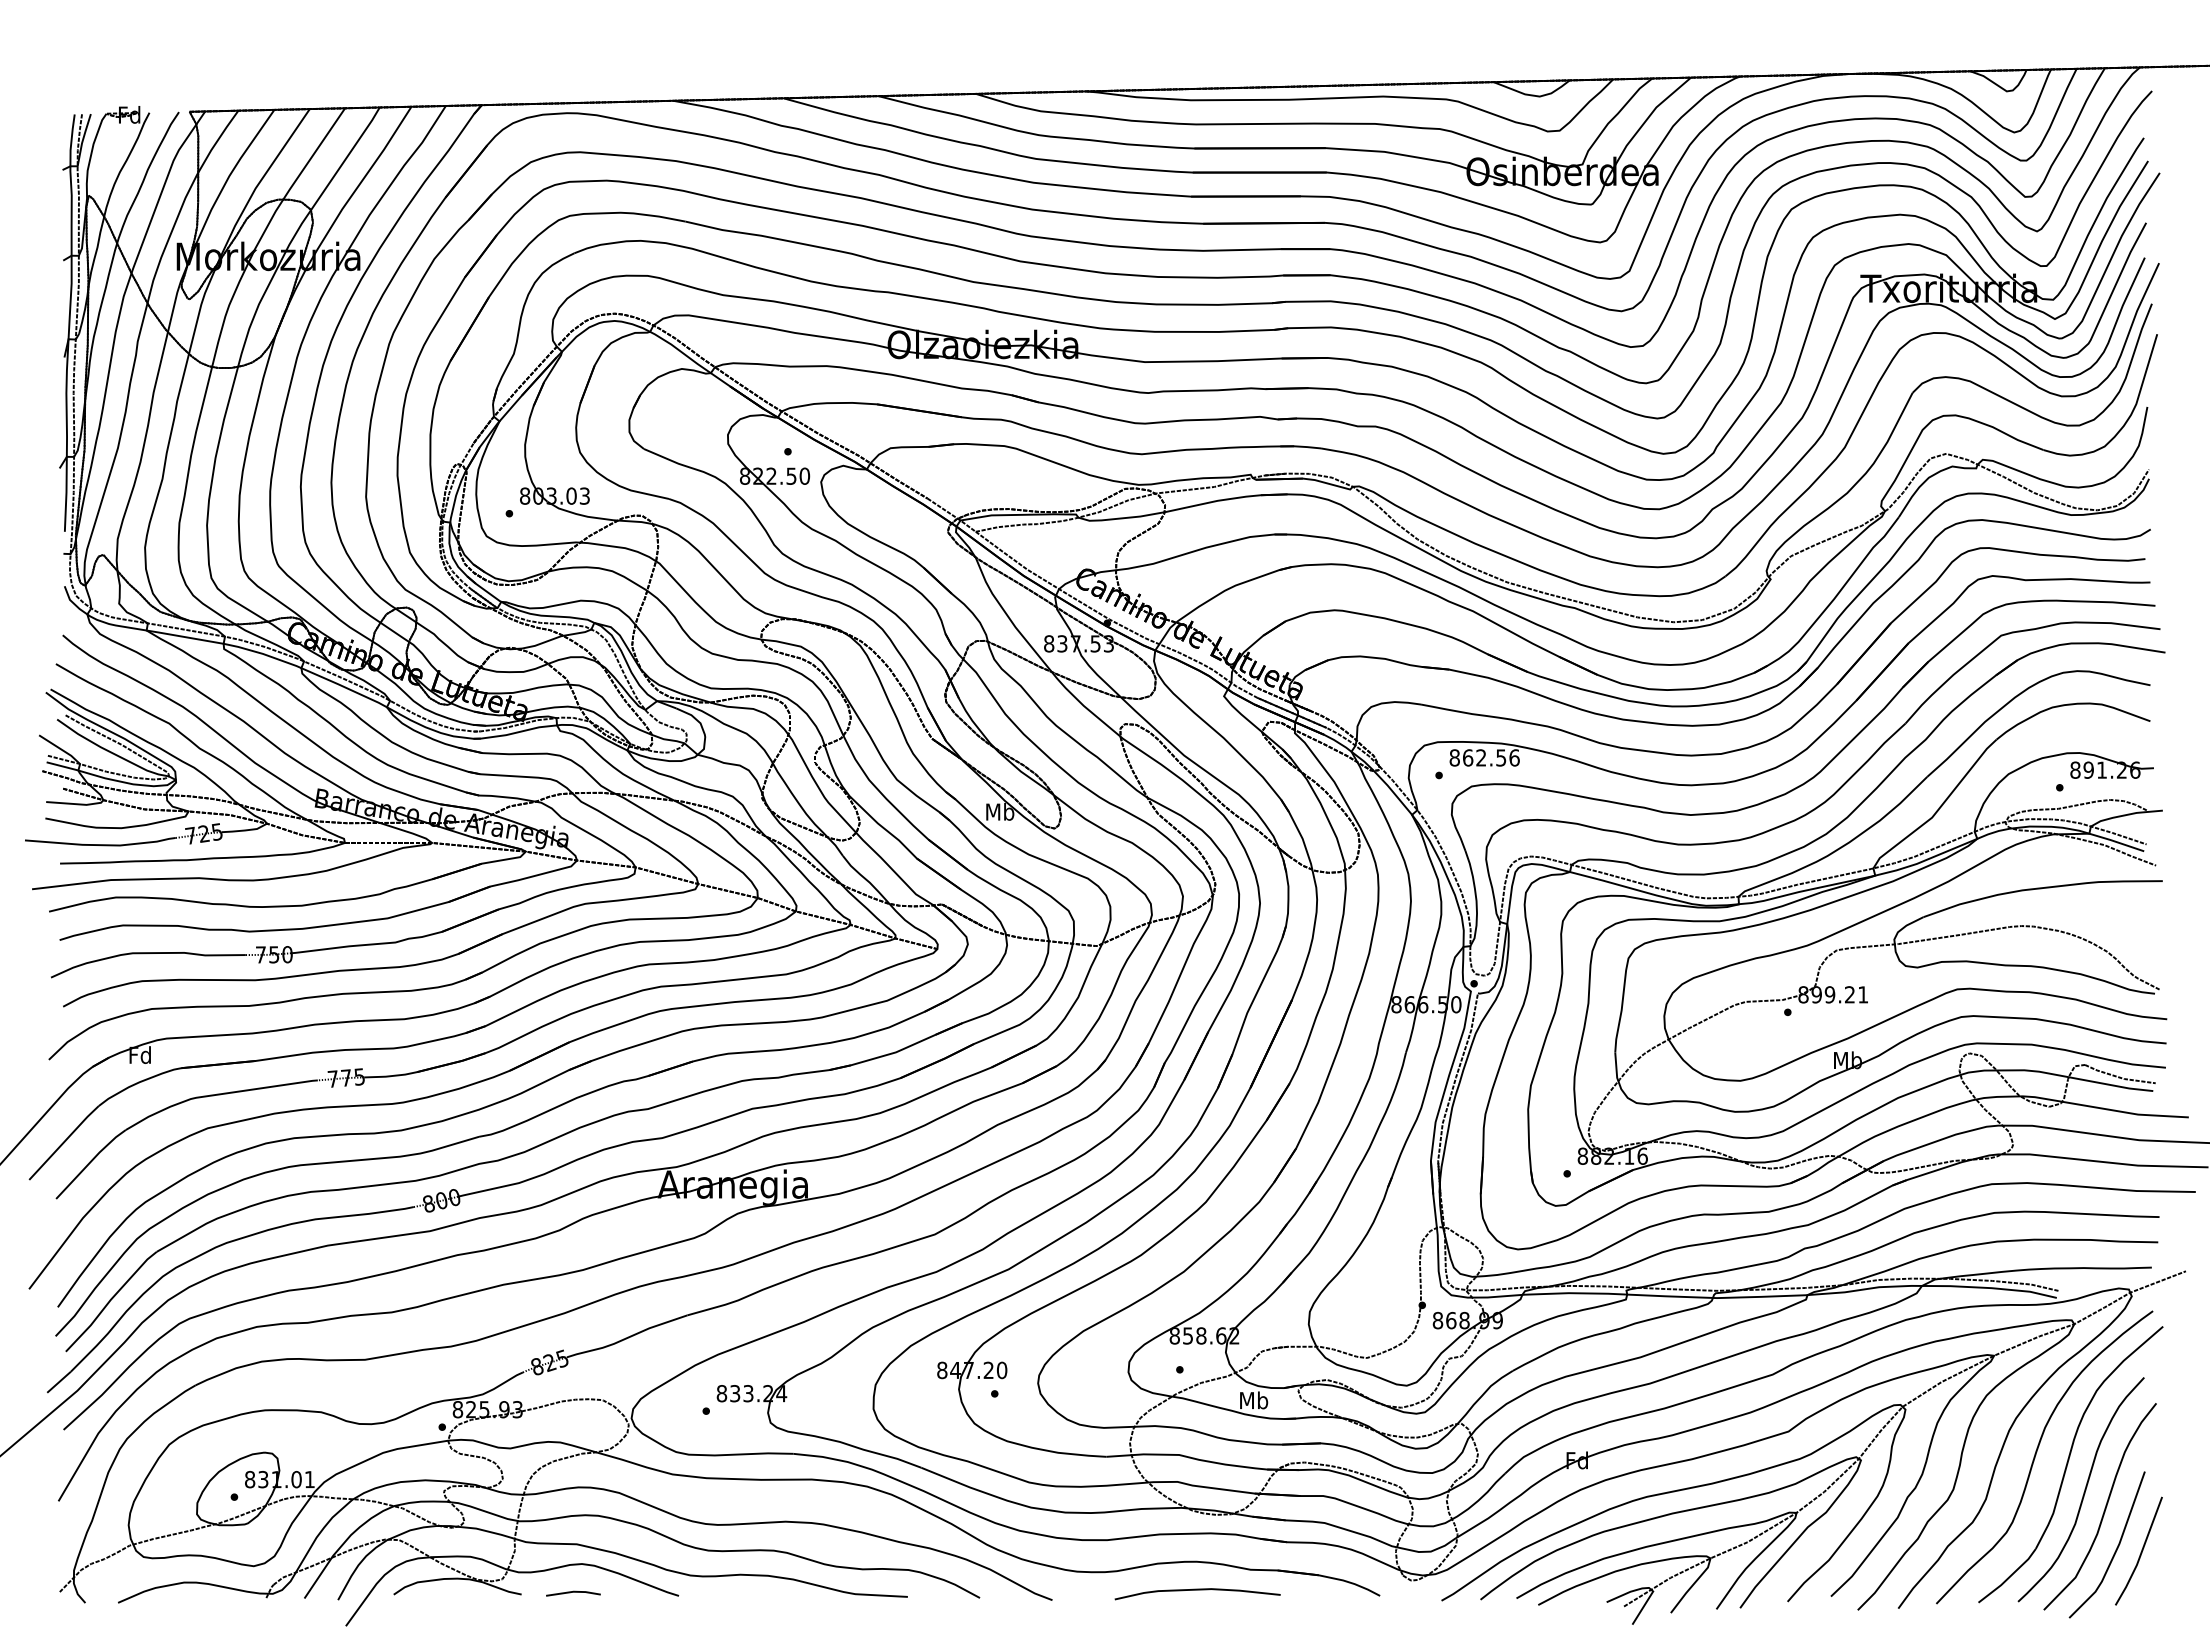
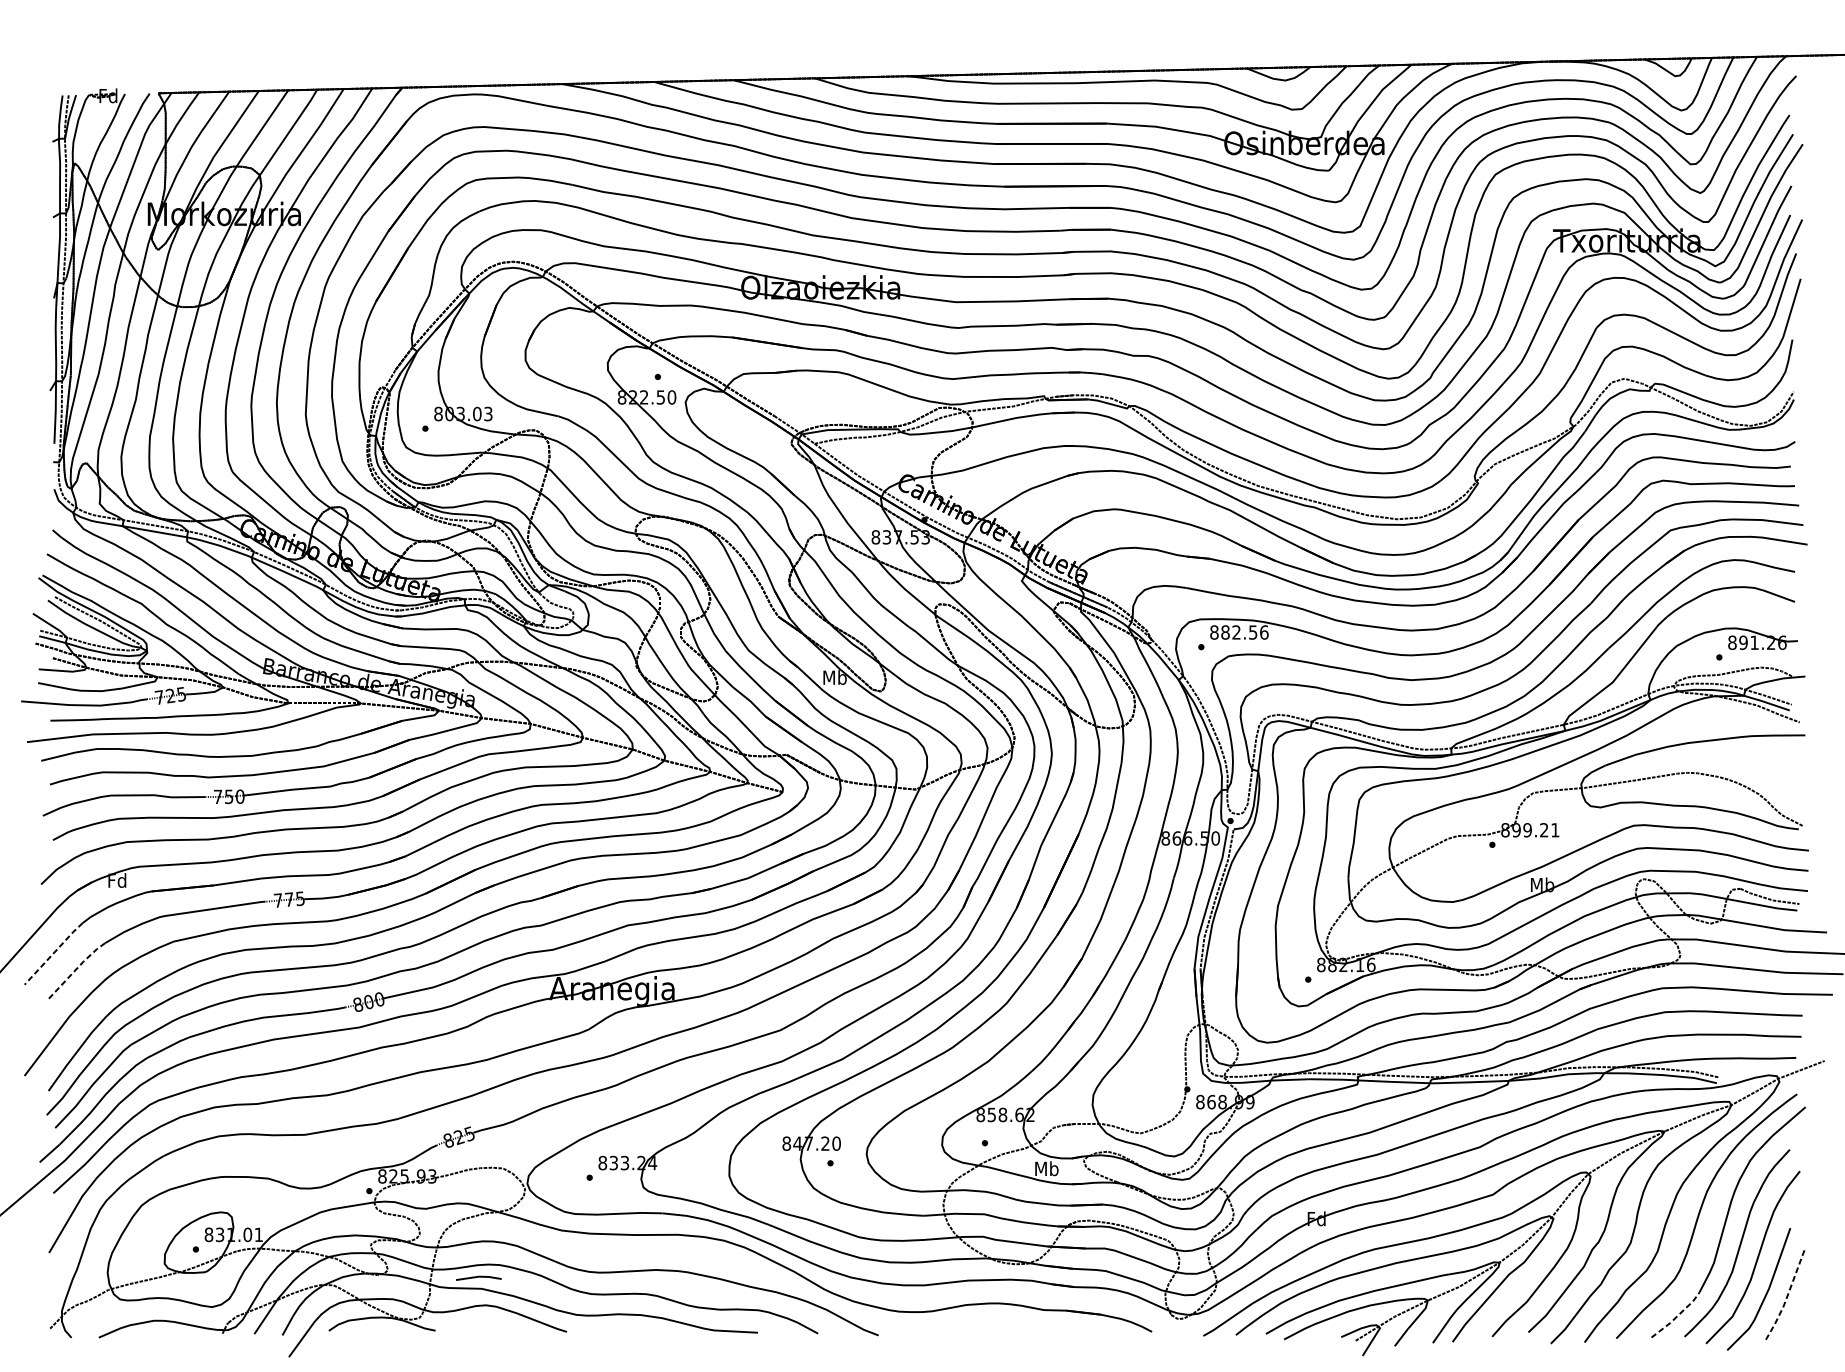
text: (1468, 757) -> (1225, 632), 862.56 -> 882.56
line: (63, 1142) -> (53, 953), solid -> dashed
line: (90, 1161) -> (75, 969), solid -> dashed
line: (2141, 1553) -> (1787, 1296), solid -> dashed
line: (2009, 1577) -> (1677, 1316), solid -> dashed
curve: (1197, 1590) -> (999, 1327), removed
line: (573, 1592) -> (478, 1277), moved

